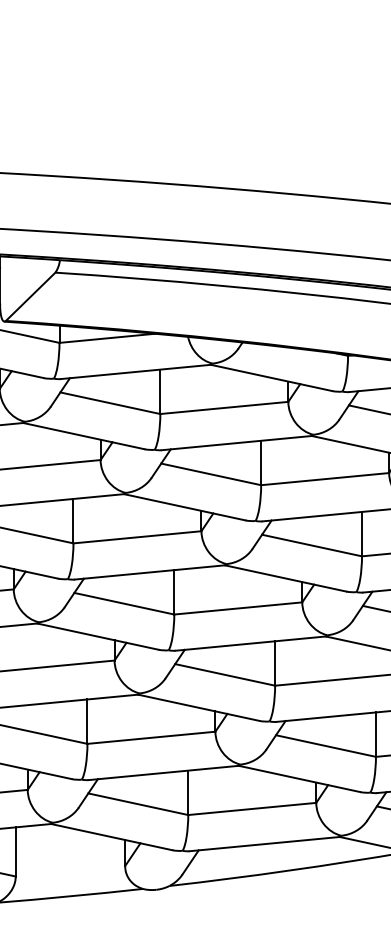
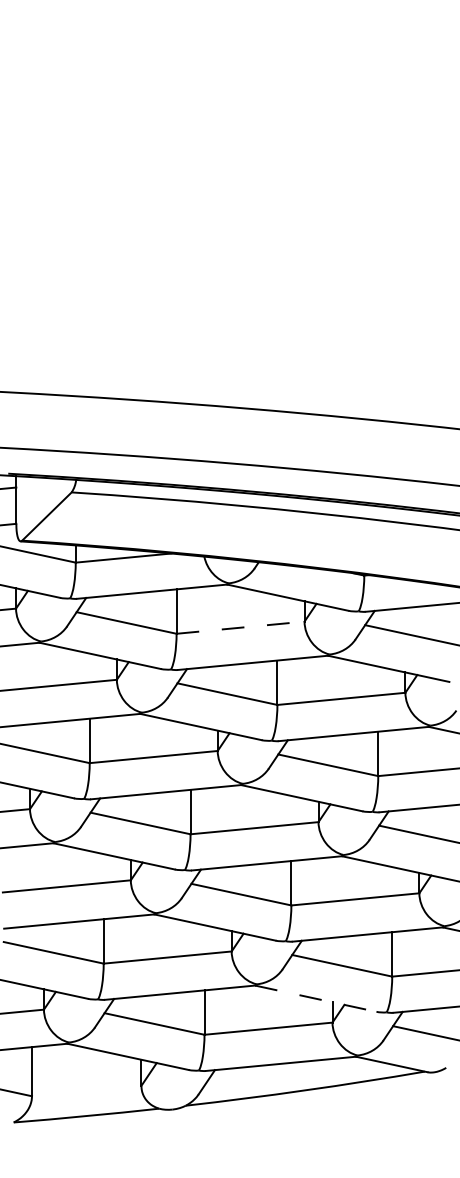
line: (225, 407) -> (241, 627), solid -> dashed
line: (300, 778) -> (316, 998), solid -> dashed

